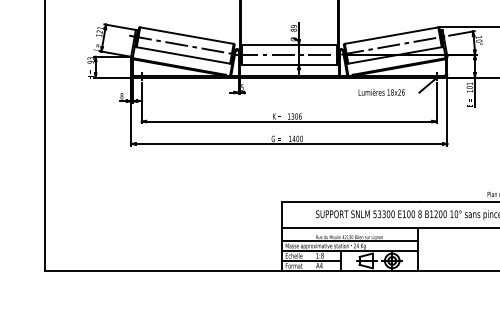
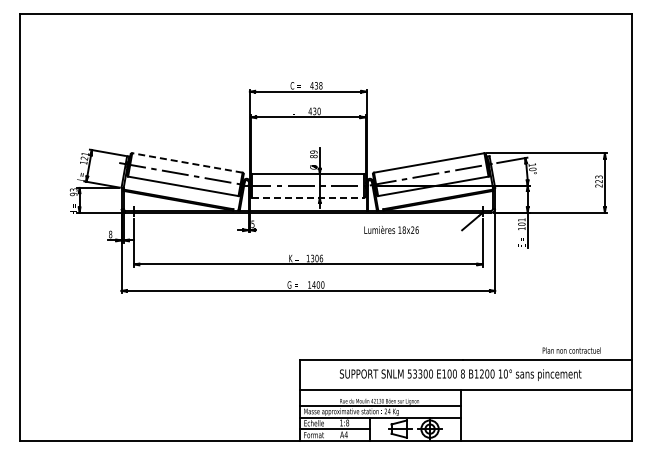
line: (186, 35) -> (186, 162), solid -> dashed
line: (289, 64) -> (308, 197), solid -> dashed
text: (381, 91) -> (391, 229), moved

